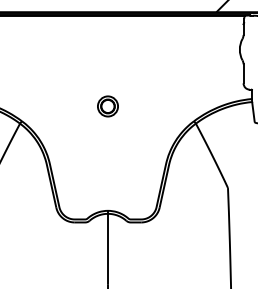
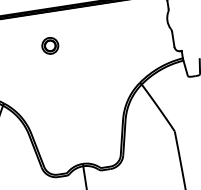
part: (107, 106) -> (49, 45), moved

